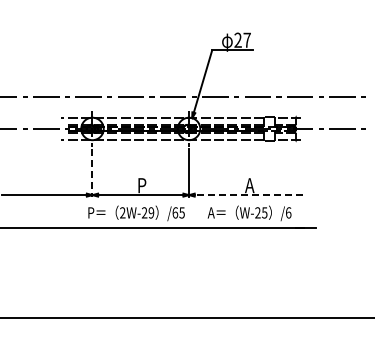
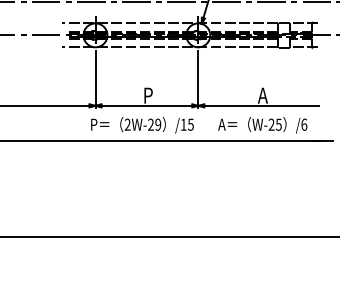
line: (92, 173) -> (95, 82), dashed -> solid
line: (248, 195) -> (261, 106), dashed -> solid
text: (175, 212) -> (183, 124), /65 -> /15

